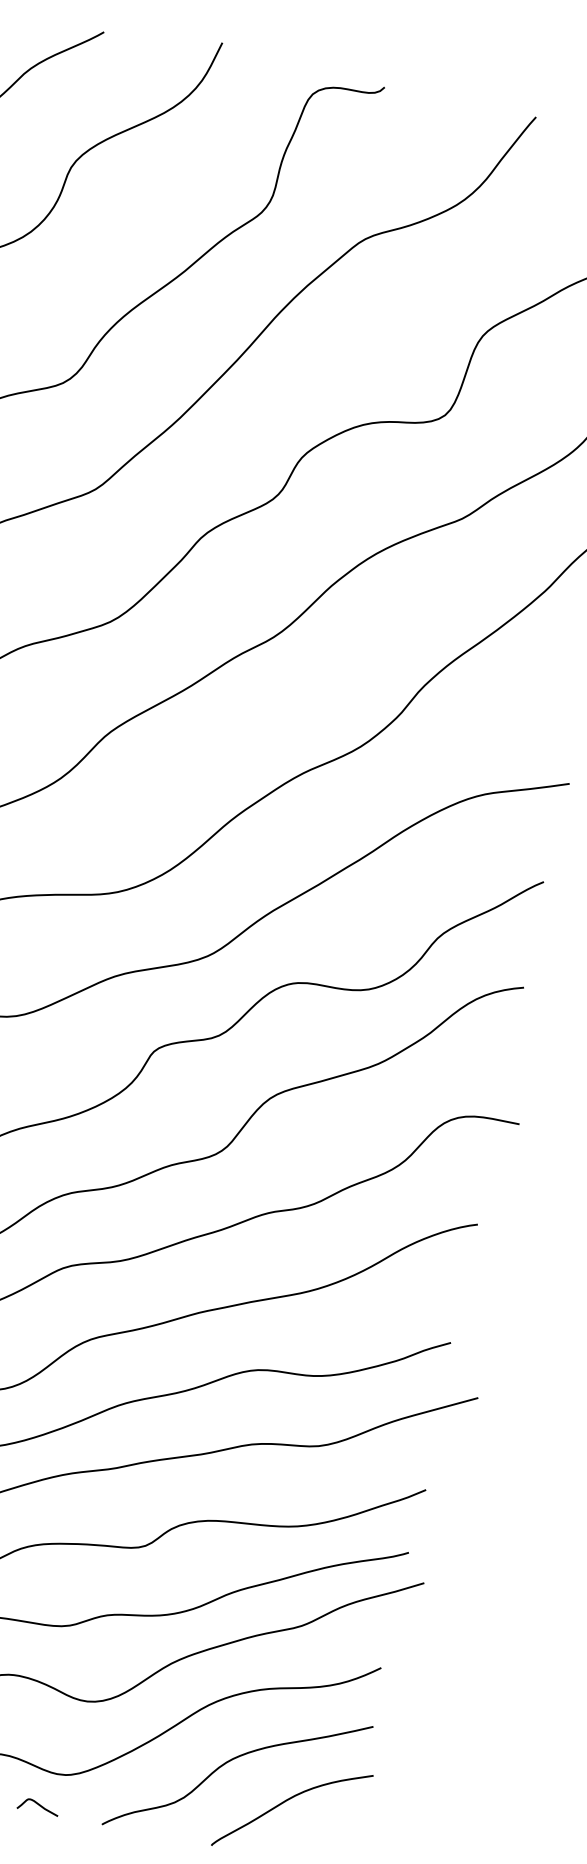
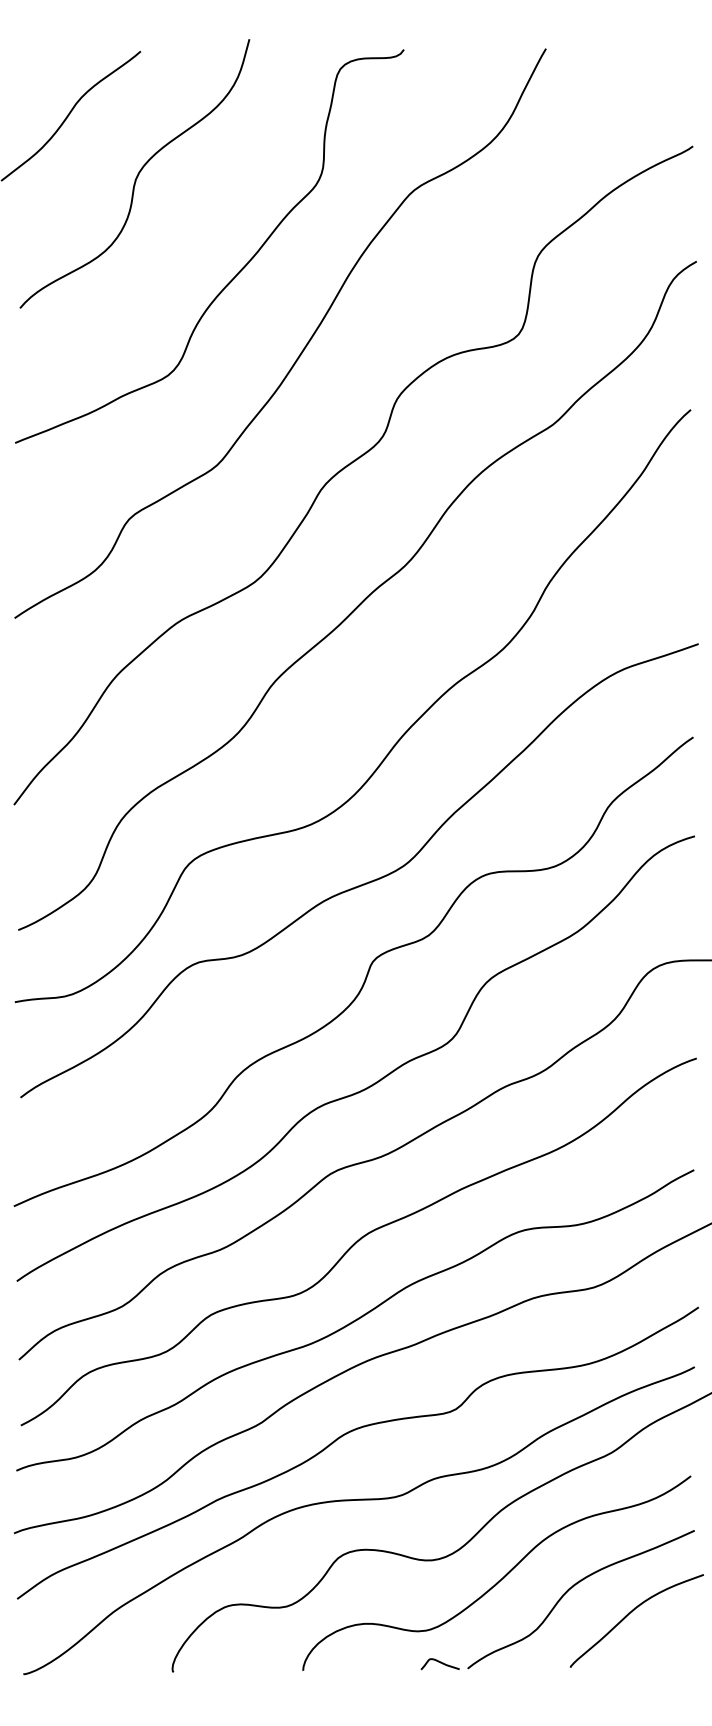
curve: (38, 1806) -> (440, 1663), moved

